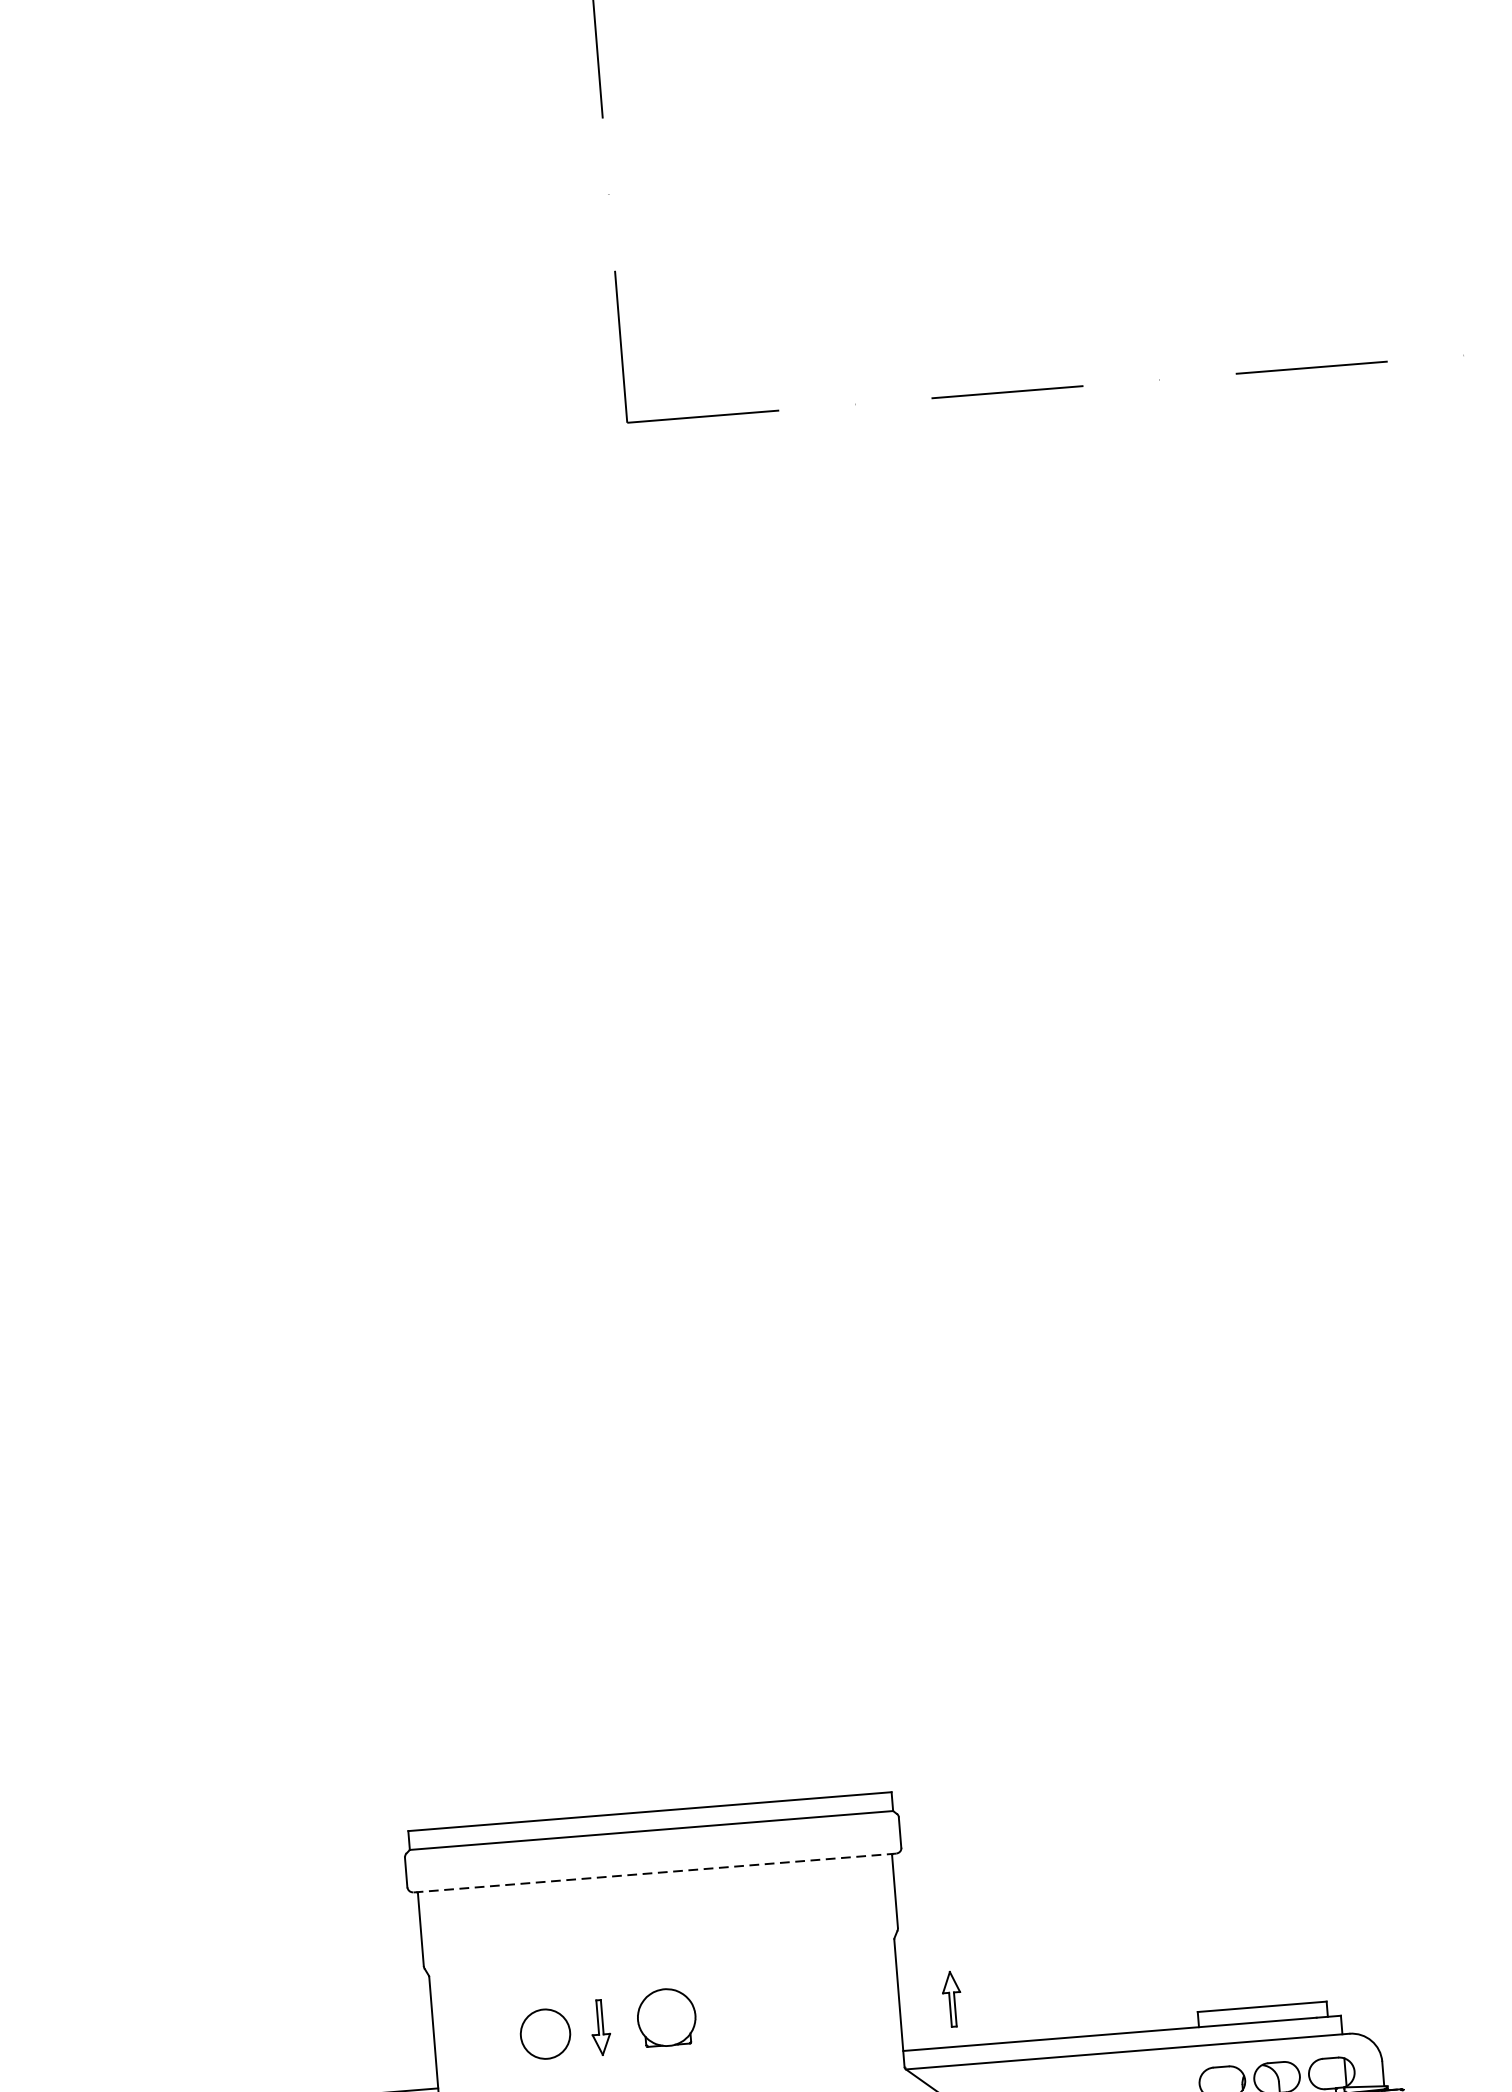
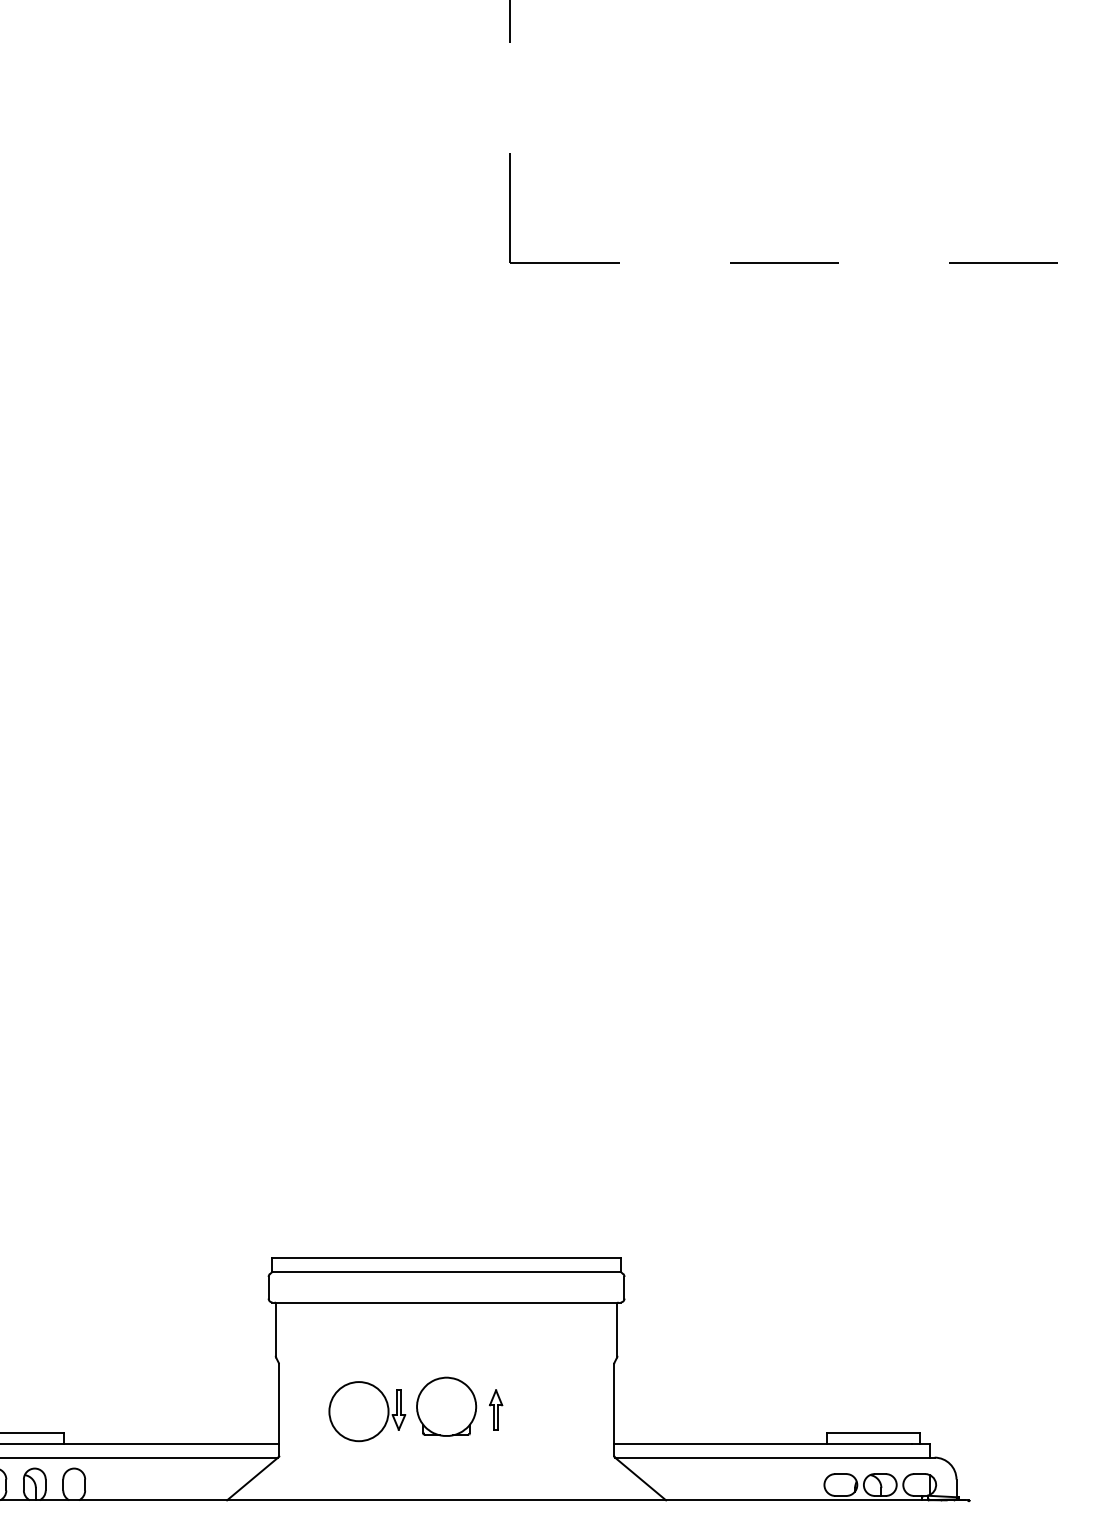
line: (654, 1872) -> (446, 1302), dashed -> solid
part: (952, 1998) -> (496, 1409), moved
part: (666, 2017) -> (446, 1406), size x1.43
circle: (544, 2034) -> (358, 1411), size x1.67

